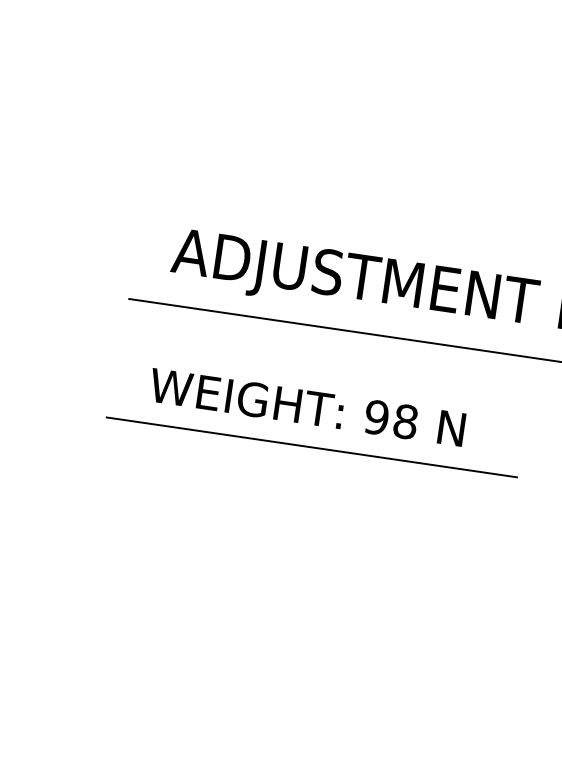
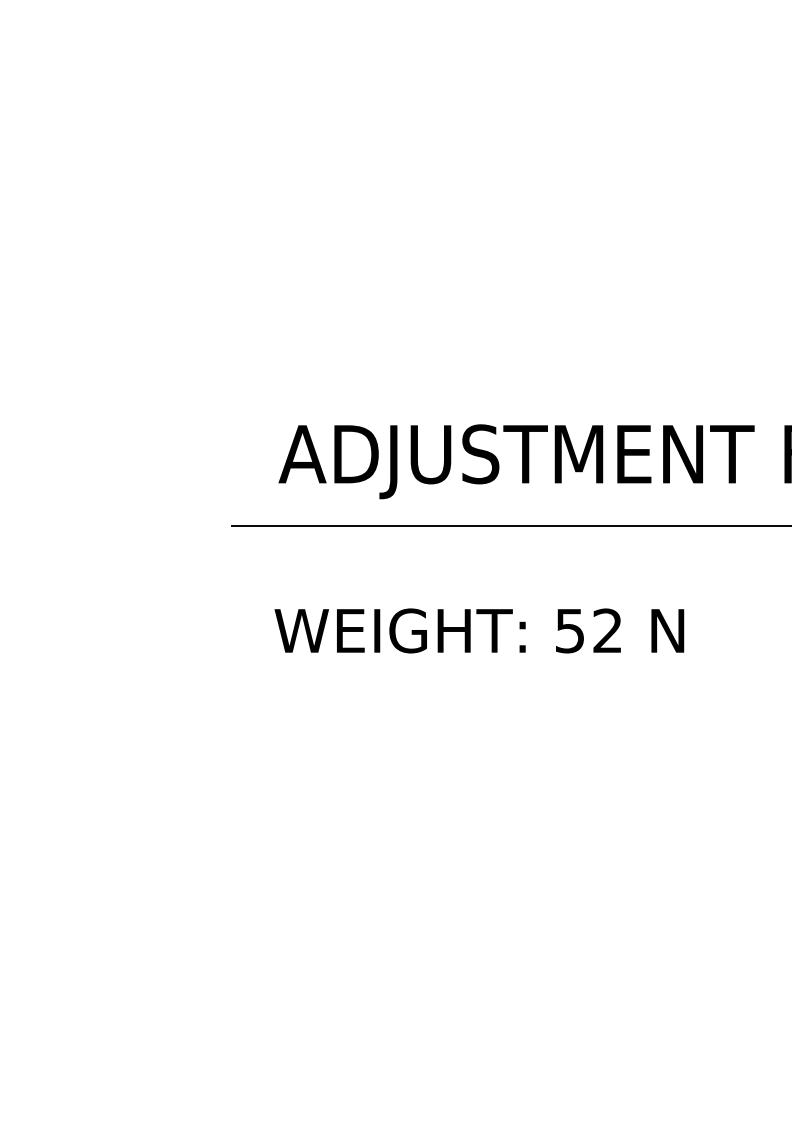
text: (390, 419) -> (588, 630), 98 -> 52
line: (311, 447) -> (492, 681), removed

